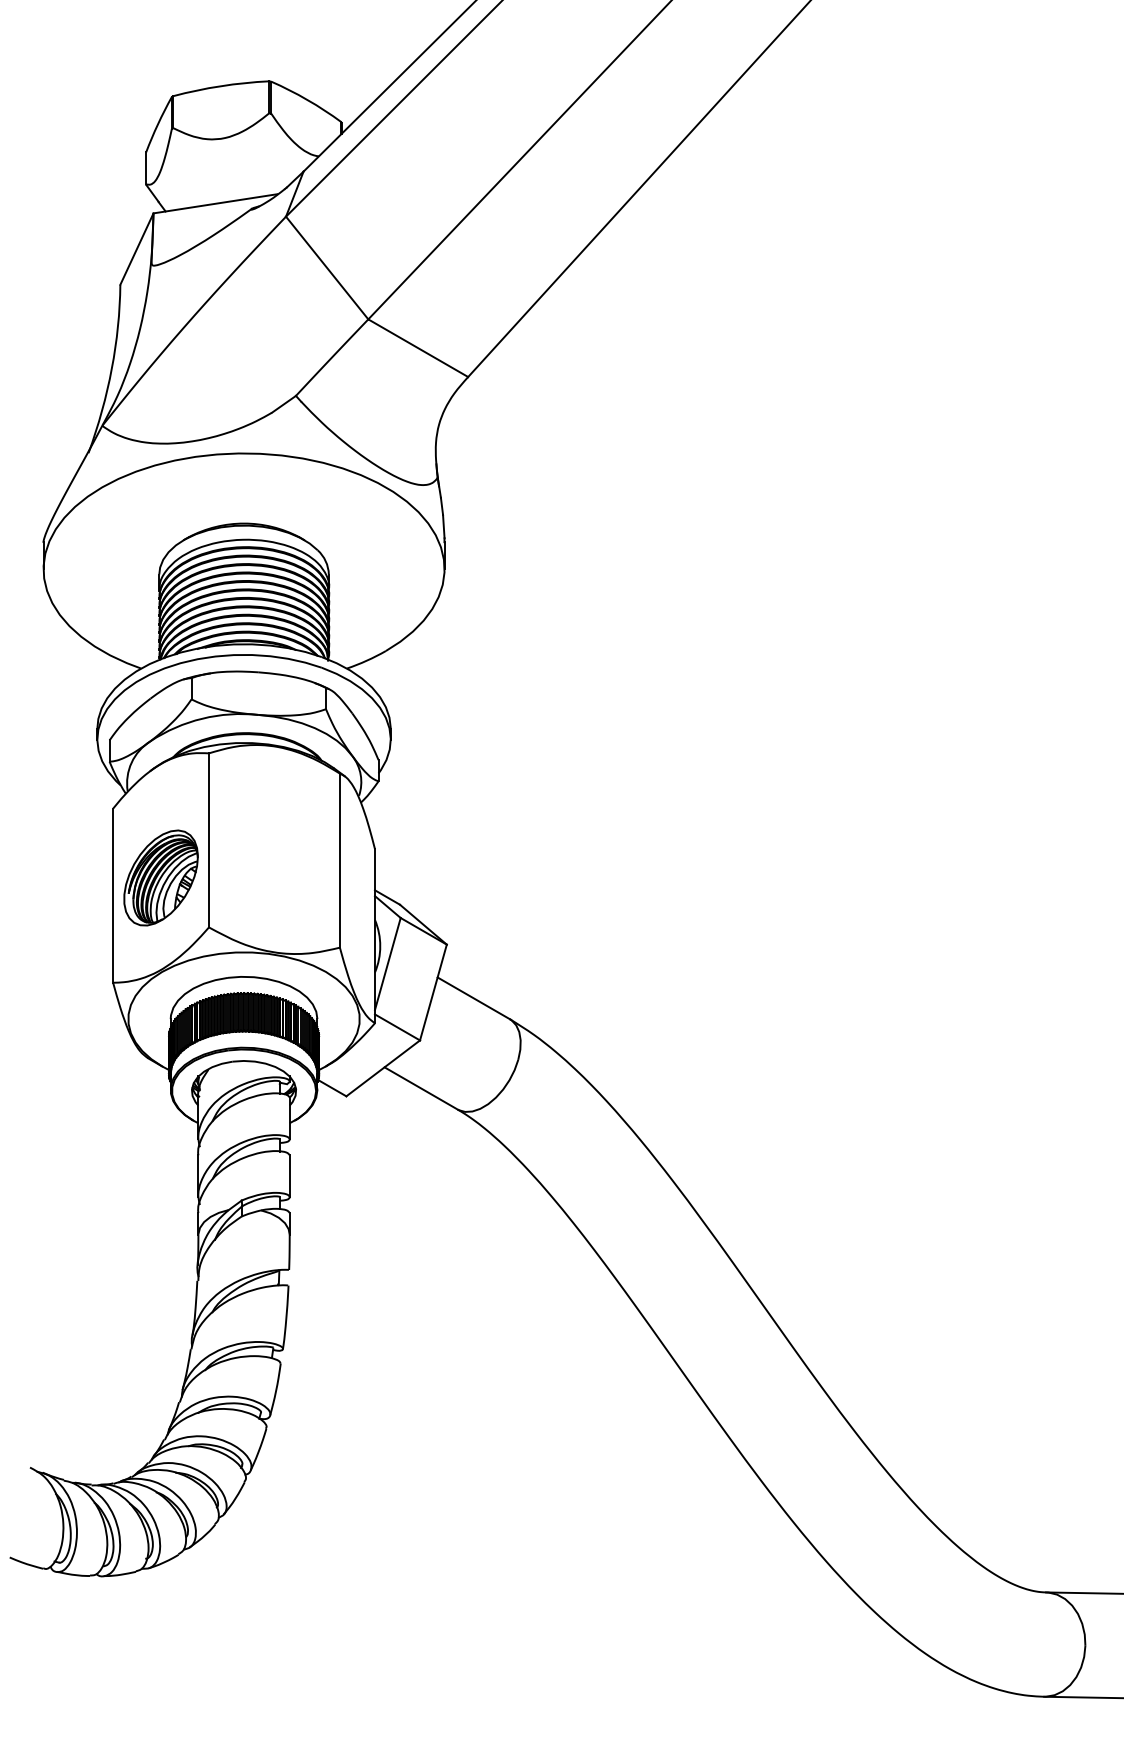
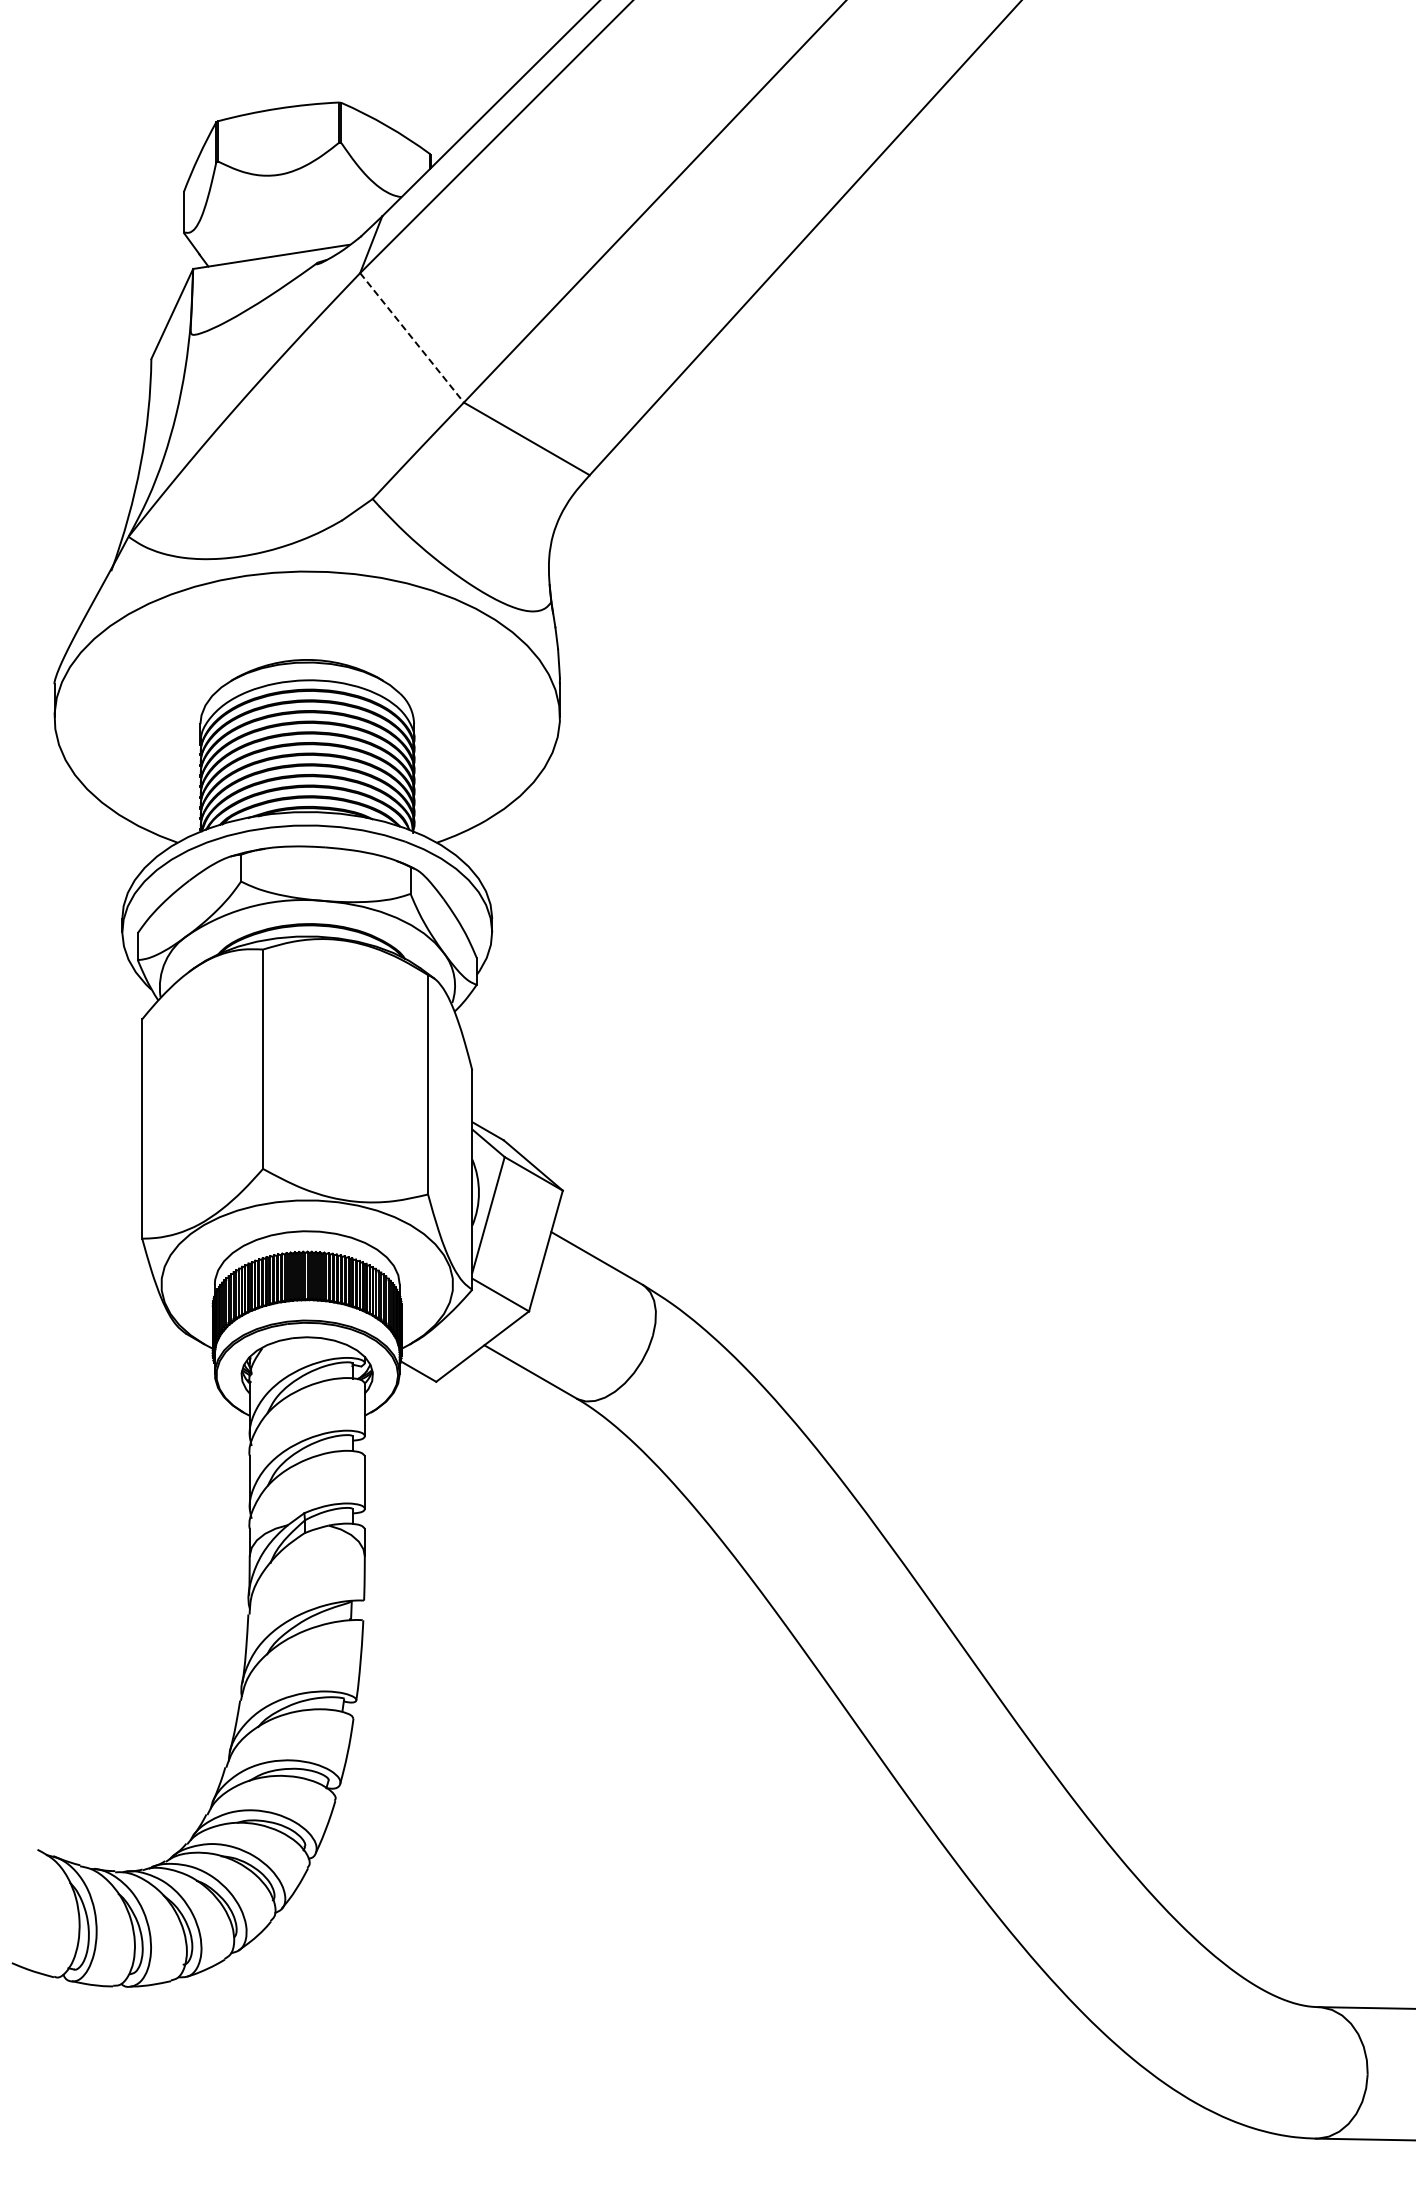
line: (327, 267) -> (412, 337), solid -> dashed
part: (160, 877) -> (202, 1106), removed

